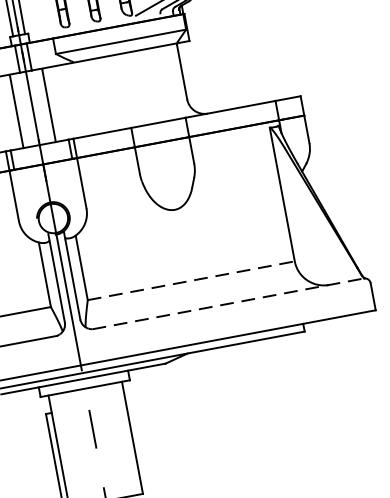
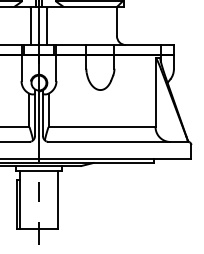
line: (192, 281) -> (102, 127), dashed -> solid
line: (228, 304) -> (118, 142), dashed -> solid

